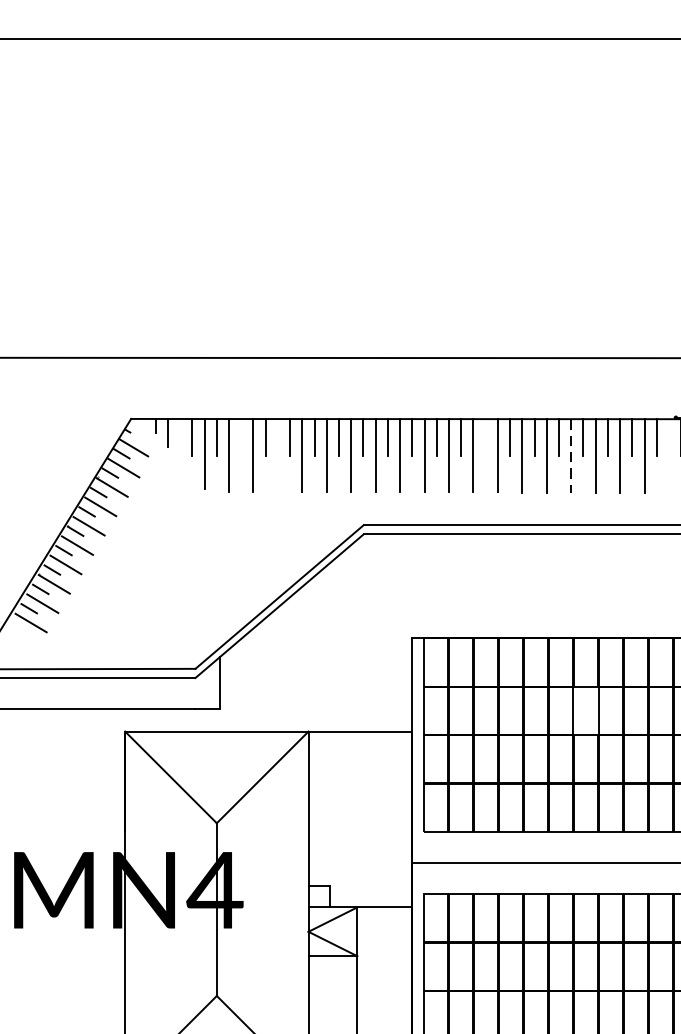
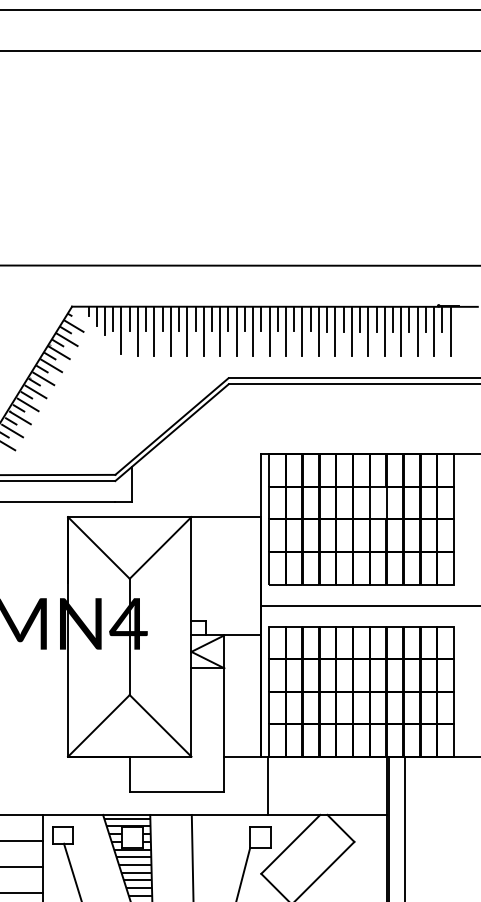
line: (241, 436) -> (146, 318), added
line: (485, 436) -> (310, 318), added
line: (180, 439) -> (105, 320), added
line: (277, 455) -> (170, 331), added
line: (571, 455) -> (368, 331), dashed -> solid
line: (669, 455) -> (434, 331), added

